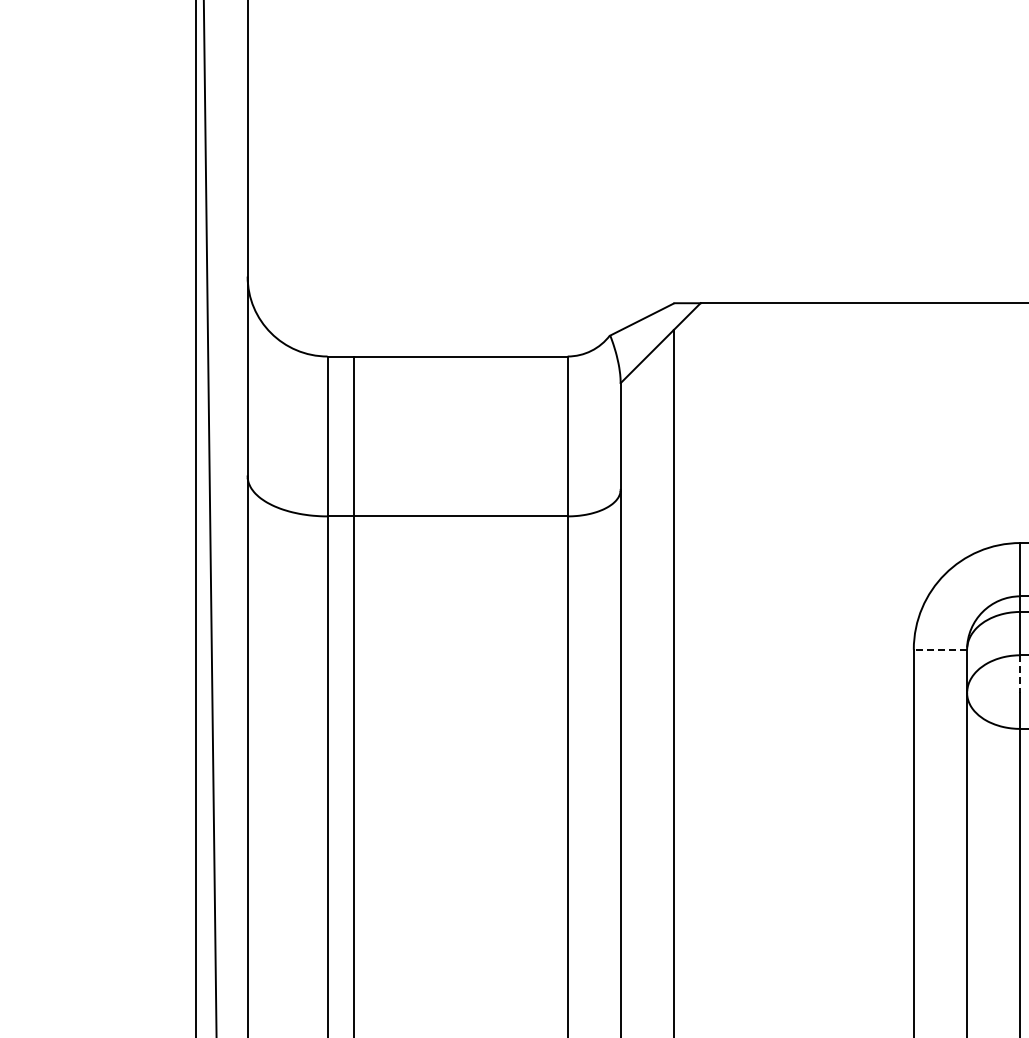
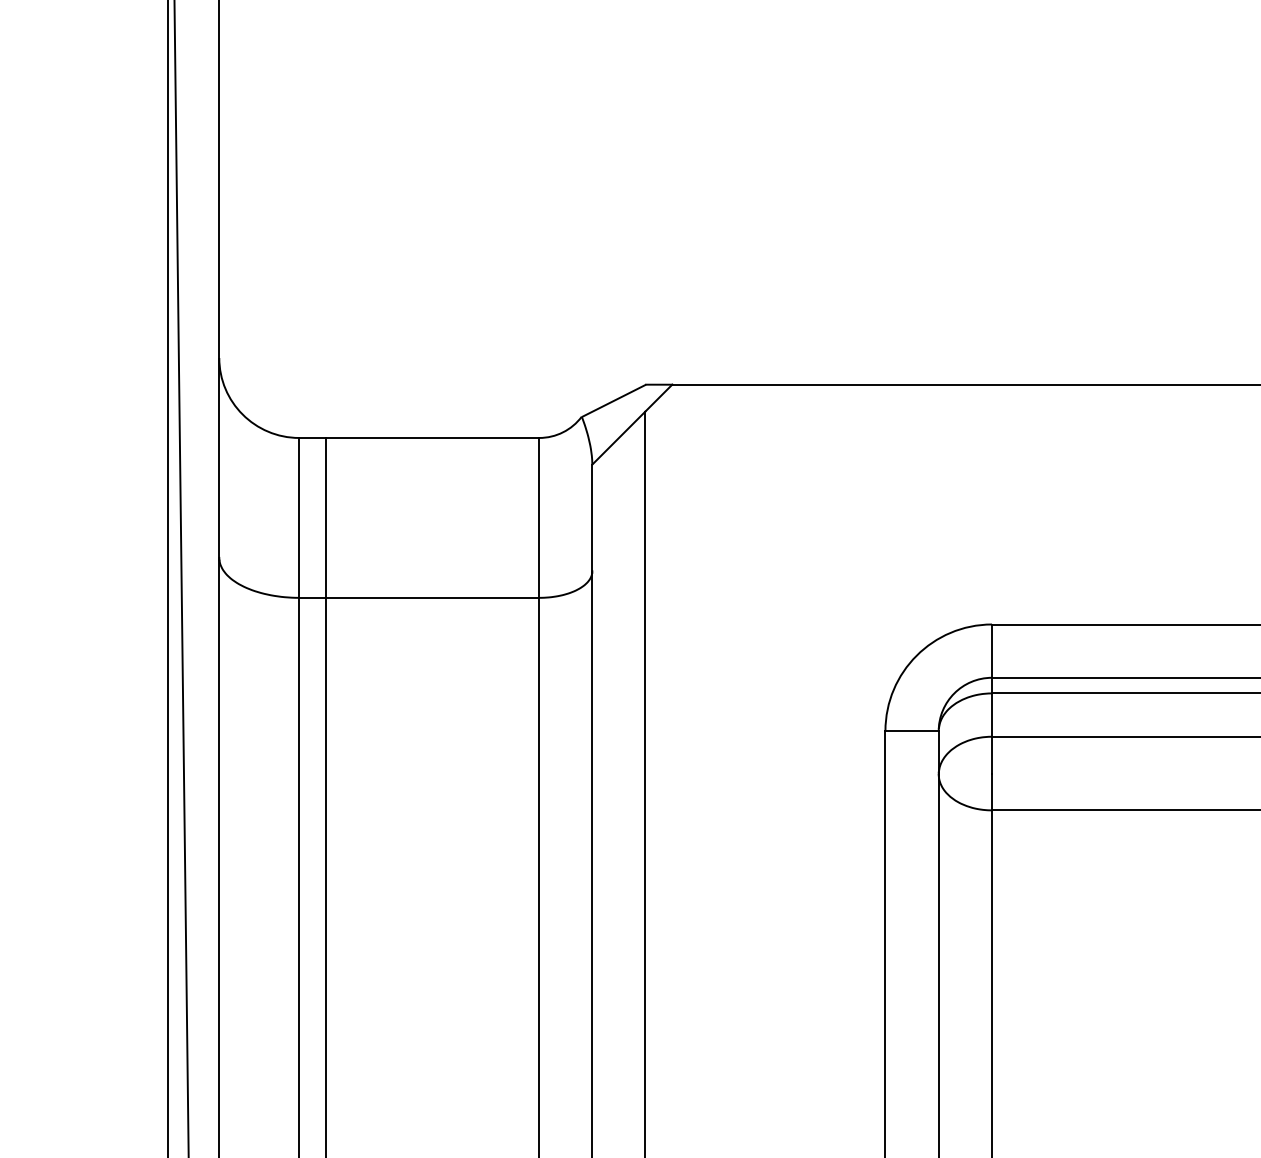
line: (940, 650) -> (912, 731), dashed -> solid
line: (1020, 674) -> (992, 755), dashed -> solid

